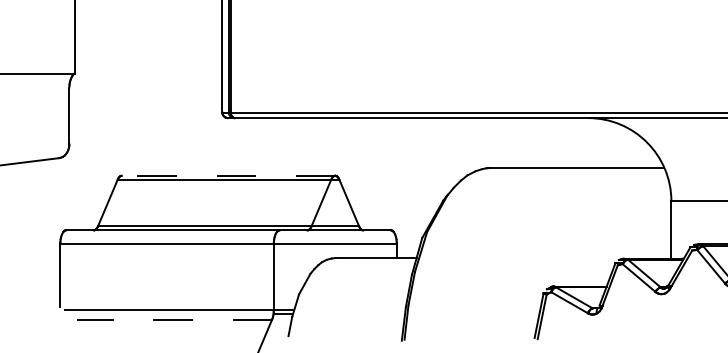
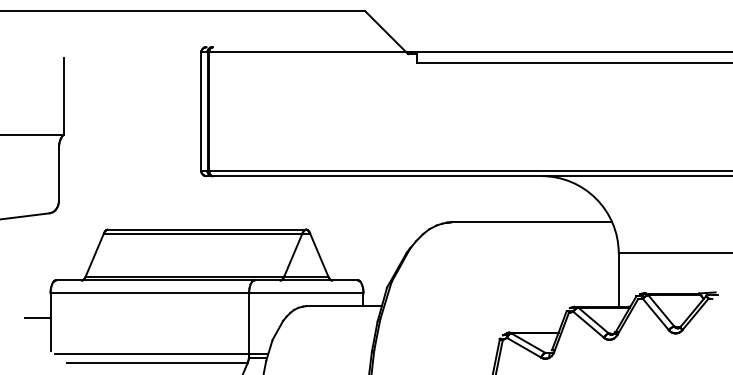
line: (227, 175) -> (206, 229), dashed -> solid
line: (46, 270) -> (37, 317), added
line: (175, 319) -> (157, 363), dashed -> solid

